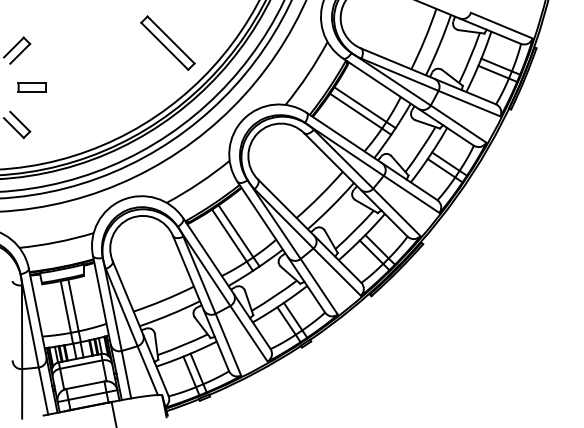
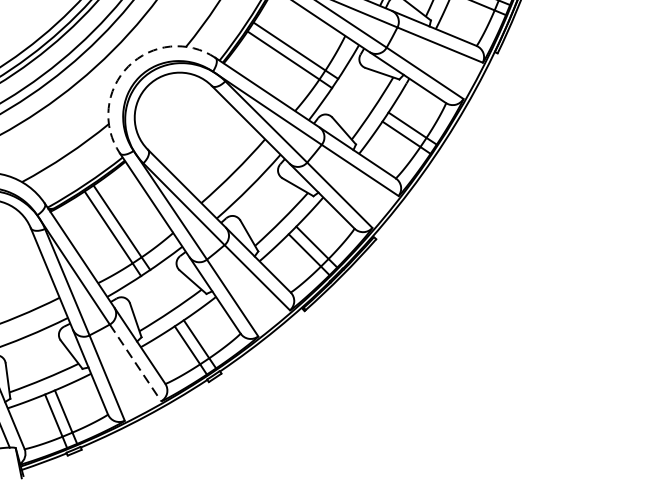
arc: (243, 119) -> (128, 66), solid -> dashed
line: (249, 334) -> (136, 363), solid -> dashed

